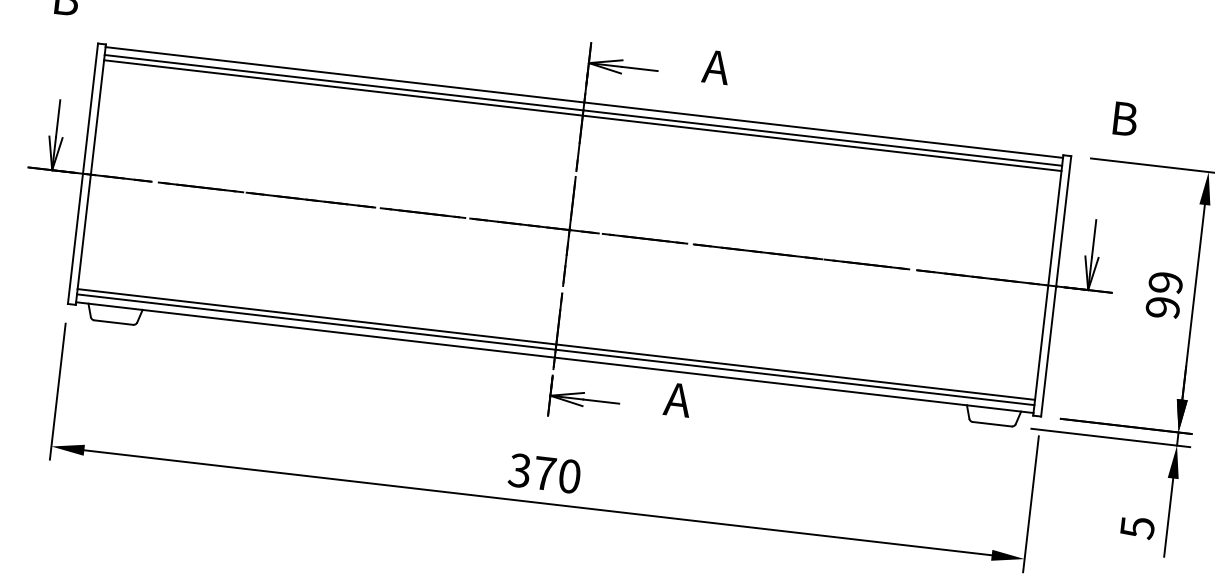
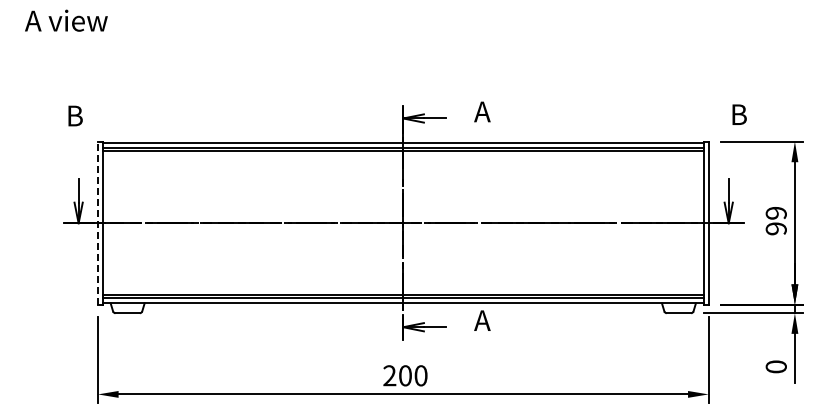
line: (82, 174) -> (97, 223), solid -> dashed
text: (532, 471) -> (397, 375), 370 -> 200
text: (1136, 526) -> (775, 366), 5 -> 0

